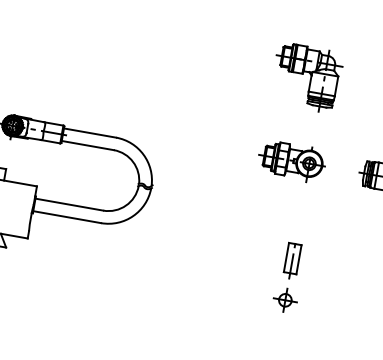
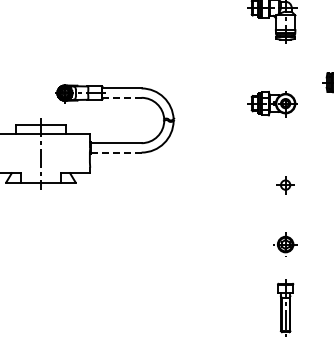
line: (88, 145) -> (122, 97), solid -> dashed
part: (291, 161) -> (272, 104), moved
line: (67, 217) -> (116, 152), solid -> dashed
part: (292, 260) -> (285, 155), removed

